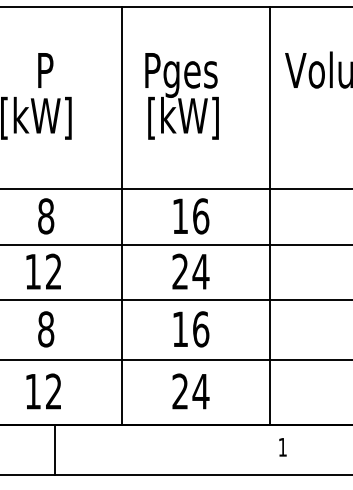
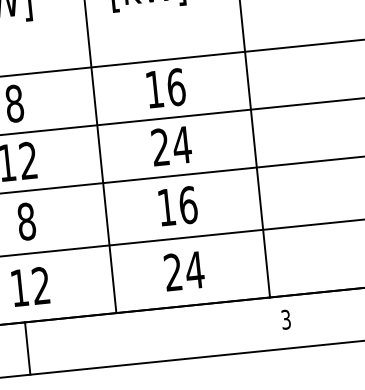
text: (282, 446) -> (285, 318), 1 -> 3
line: (54, 449) -> (27, 348), moved

